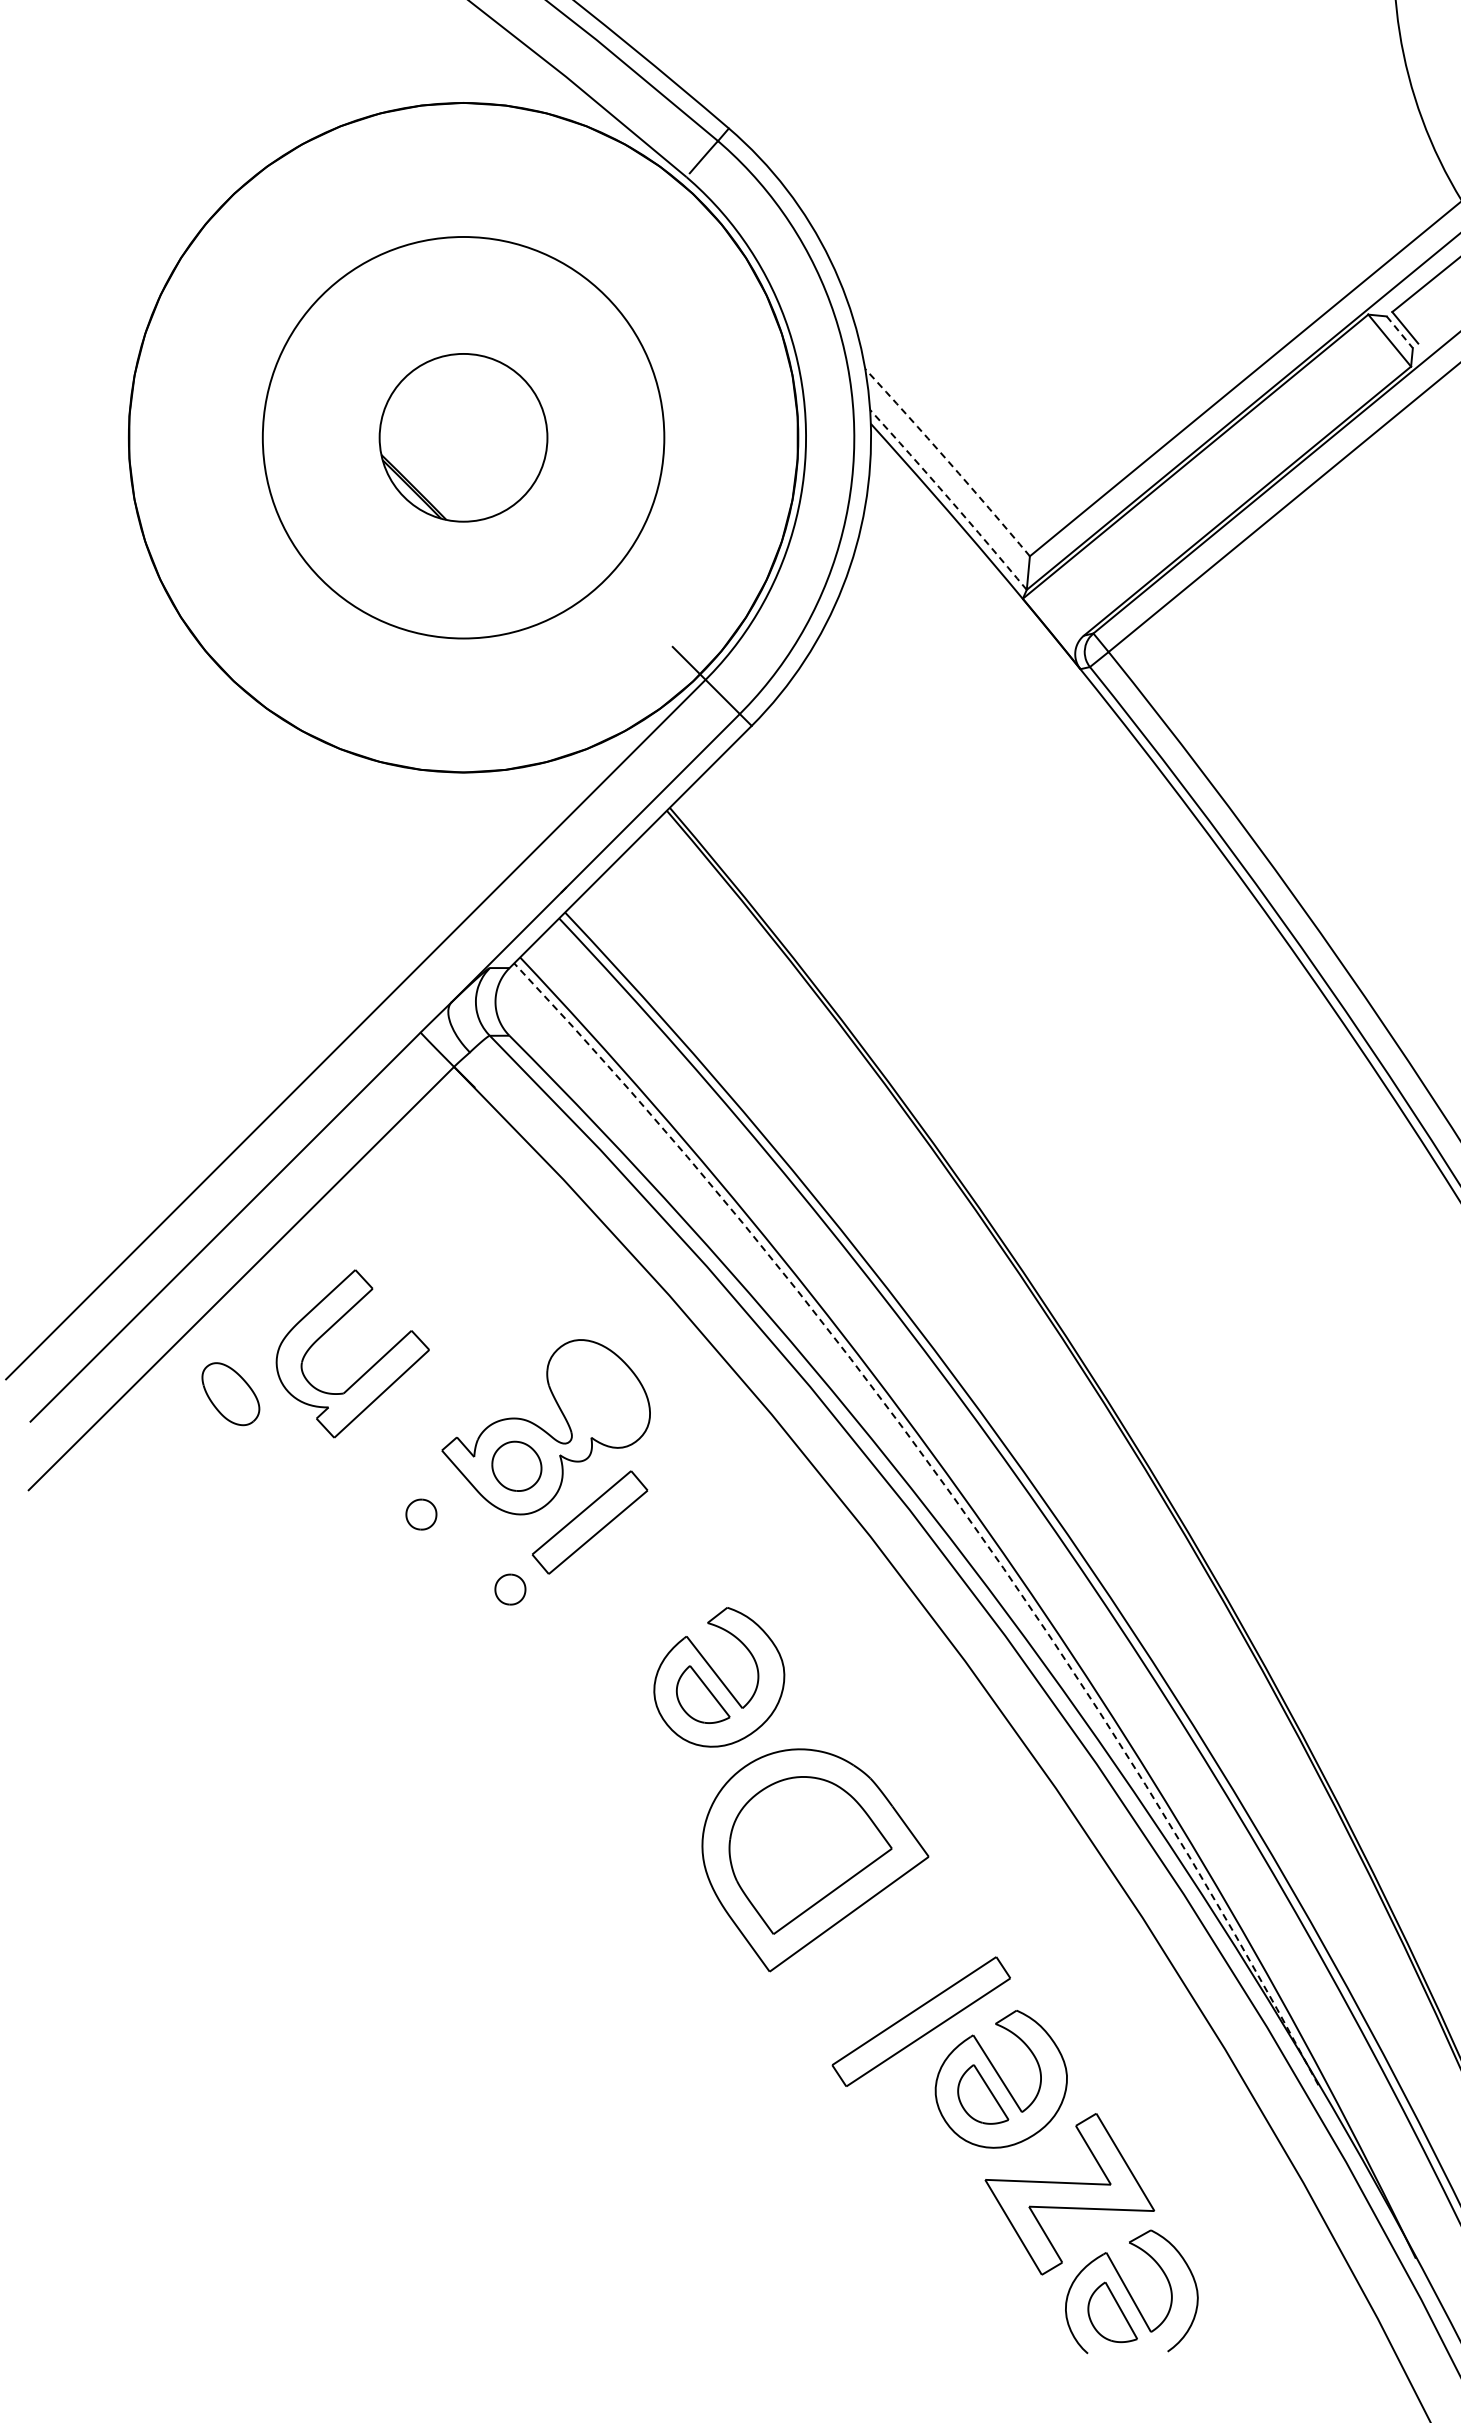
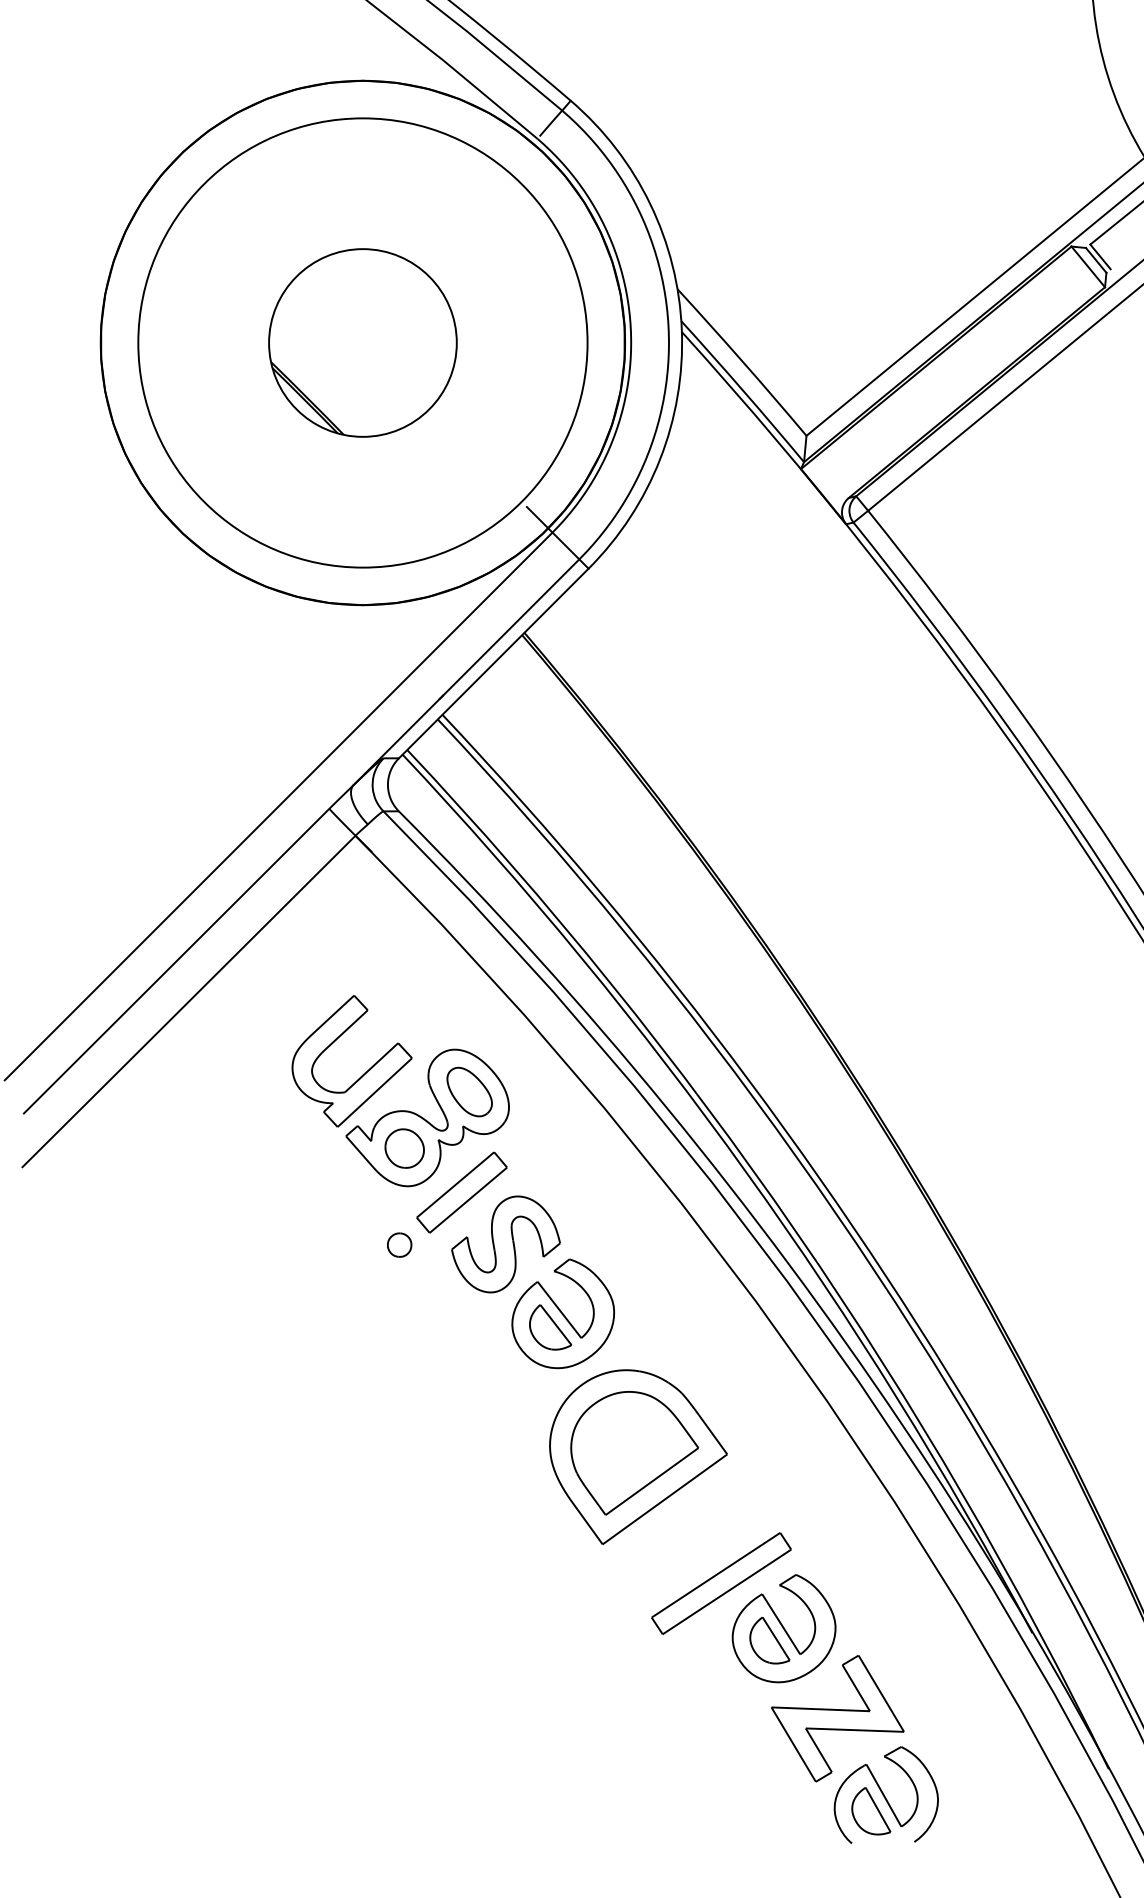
line: (1399, 332) -> (1095, 260), dashed -> solid
circle: (463, 437) -> (362, 342), size x1.43
part: (463, 437) -> (362, 342), size x1.43
arc: (948, 461) -> (742, 361), dashed -> solid
arc: (949, 499) -> (743, 391), dashed -> solid
part: (364, 1372) -> (361, 1075), moved
part: (230, 1394) -> (469, 1092), moved
arc: (953, 1497) -> (746, 1172), dashed -> solid
part: (421, 1514) -> (329, 1186), removed
part: (646, 1588) -> (506, 1244), added

